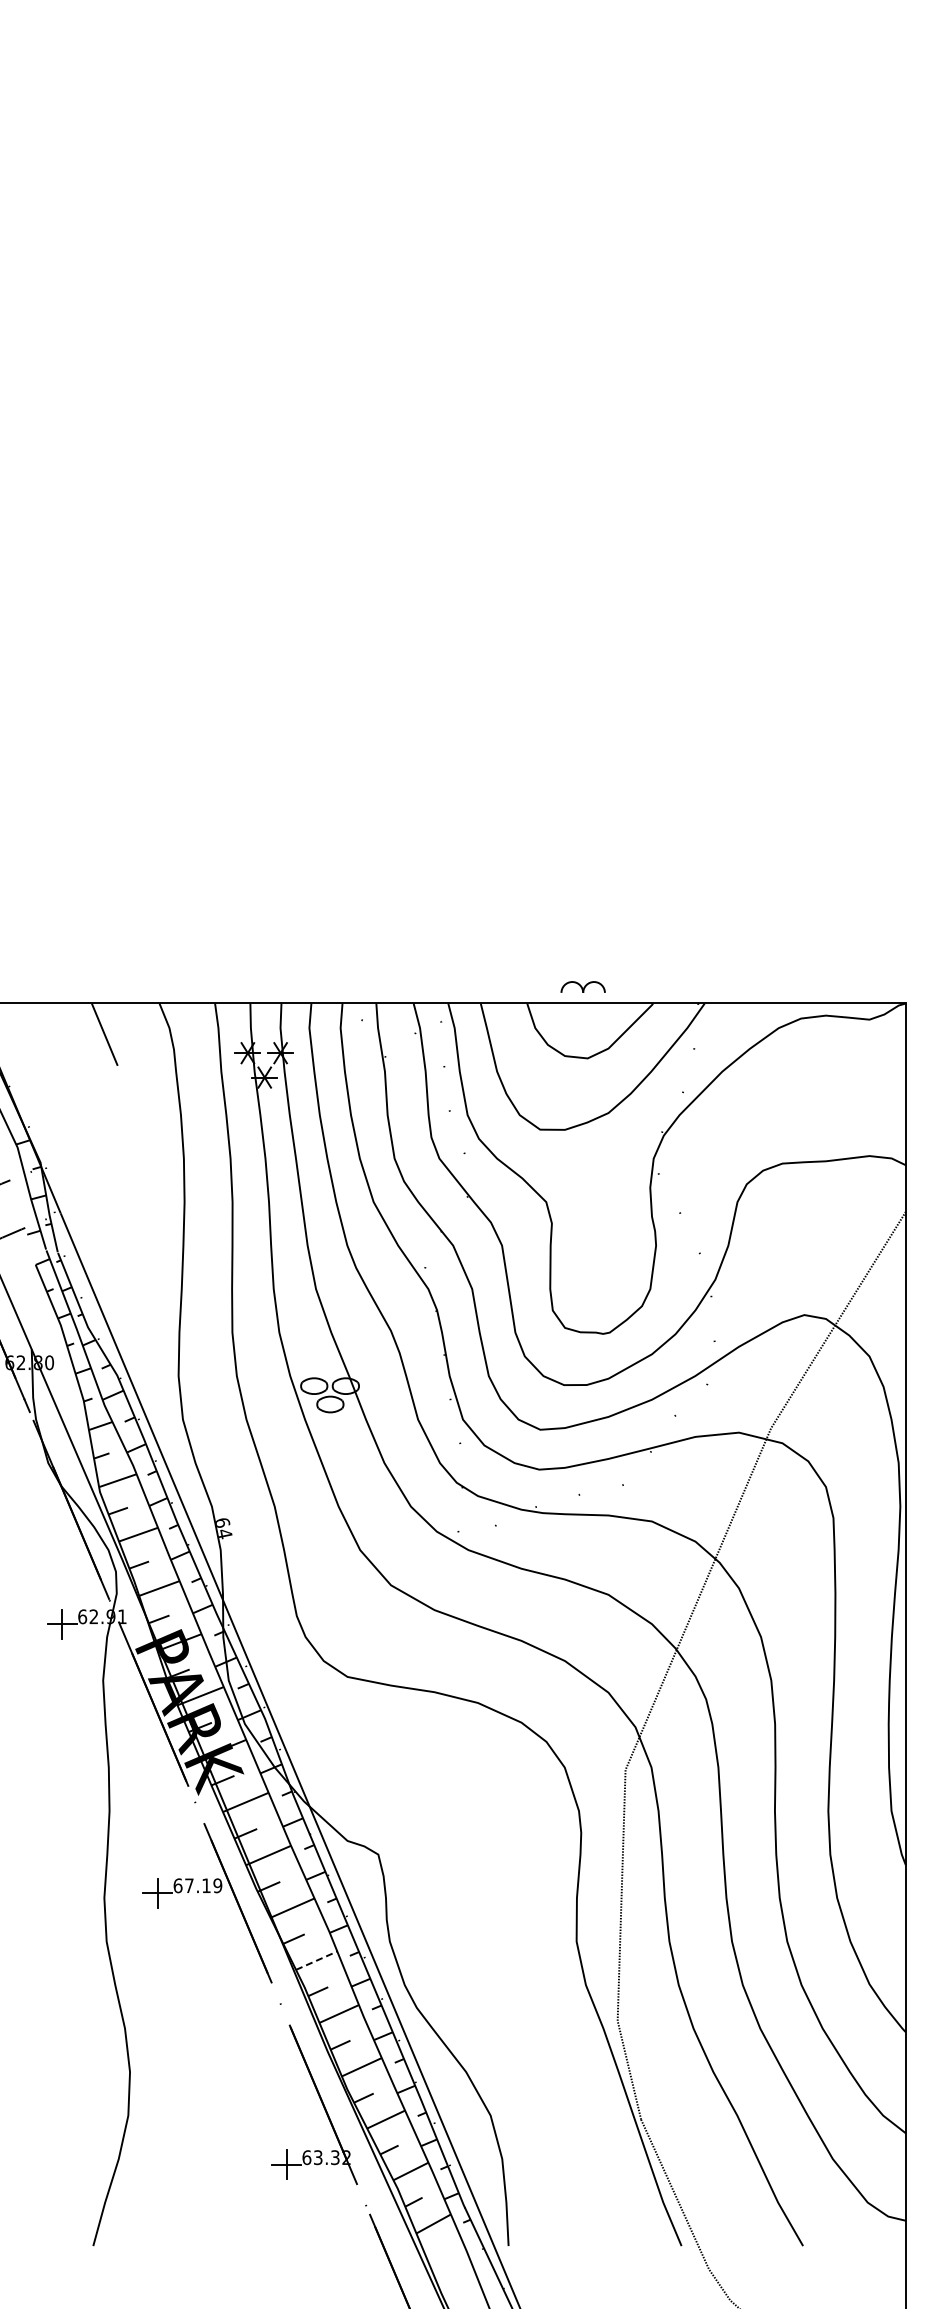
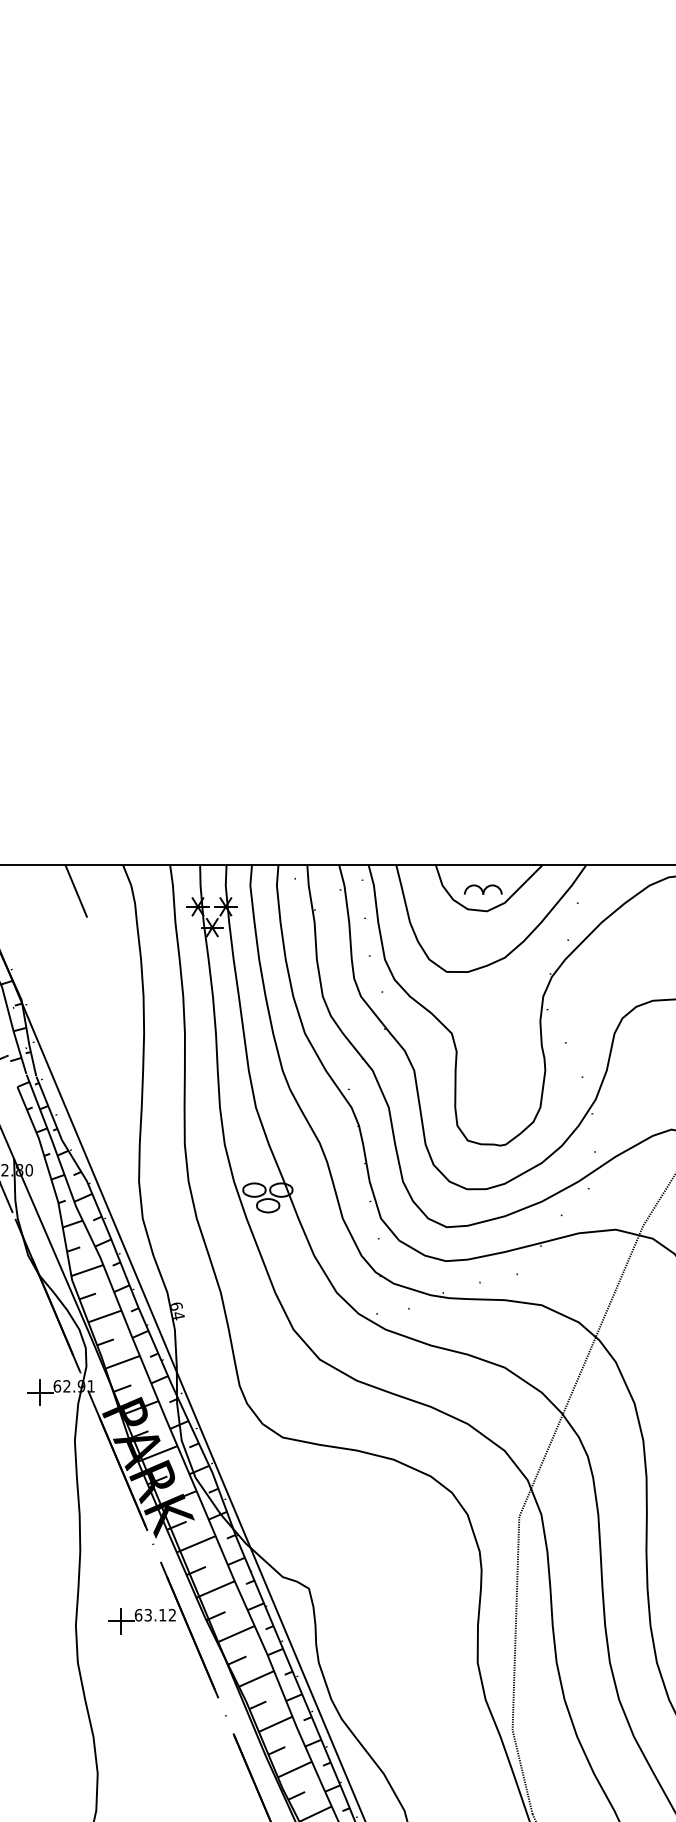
part: (582, 986) -> (482, 889), moved
text: (203, 1885) -> (160, 1614), 67.19 -> 63.12
line: (316, 1960) -> (256, 1678), dashed -> solid

